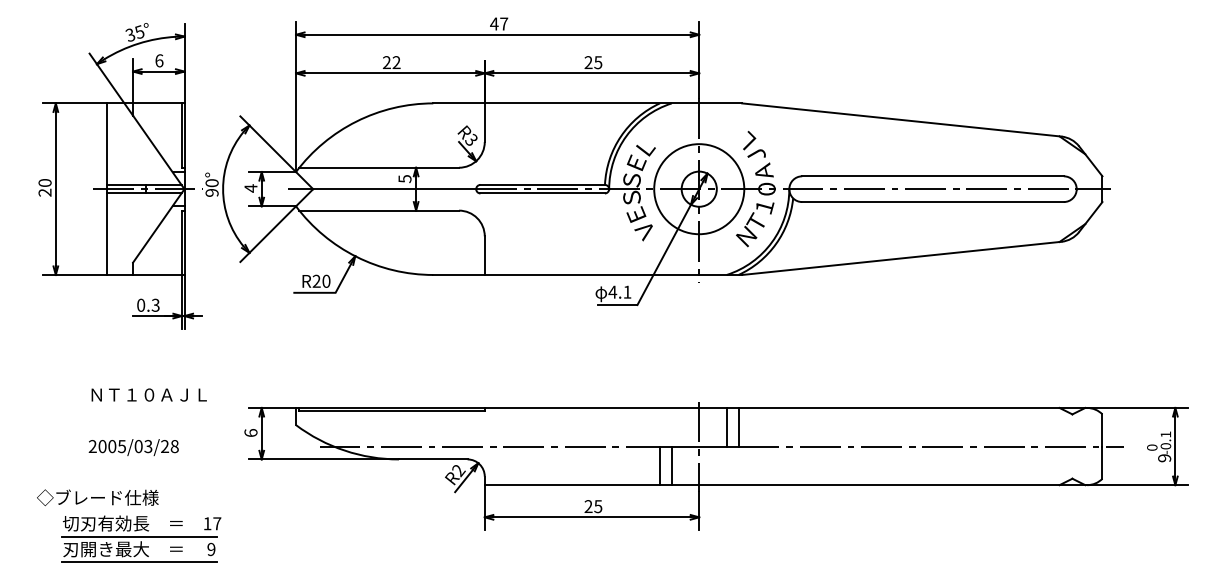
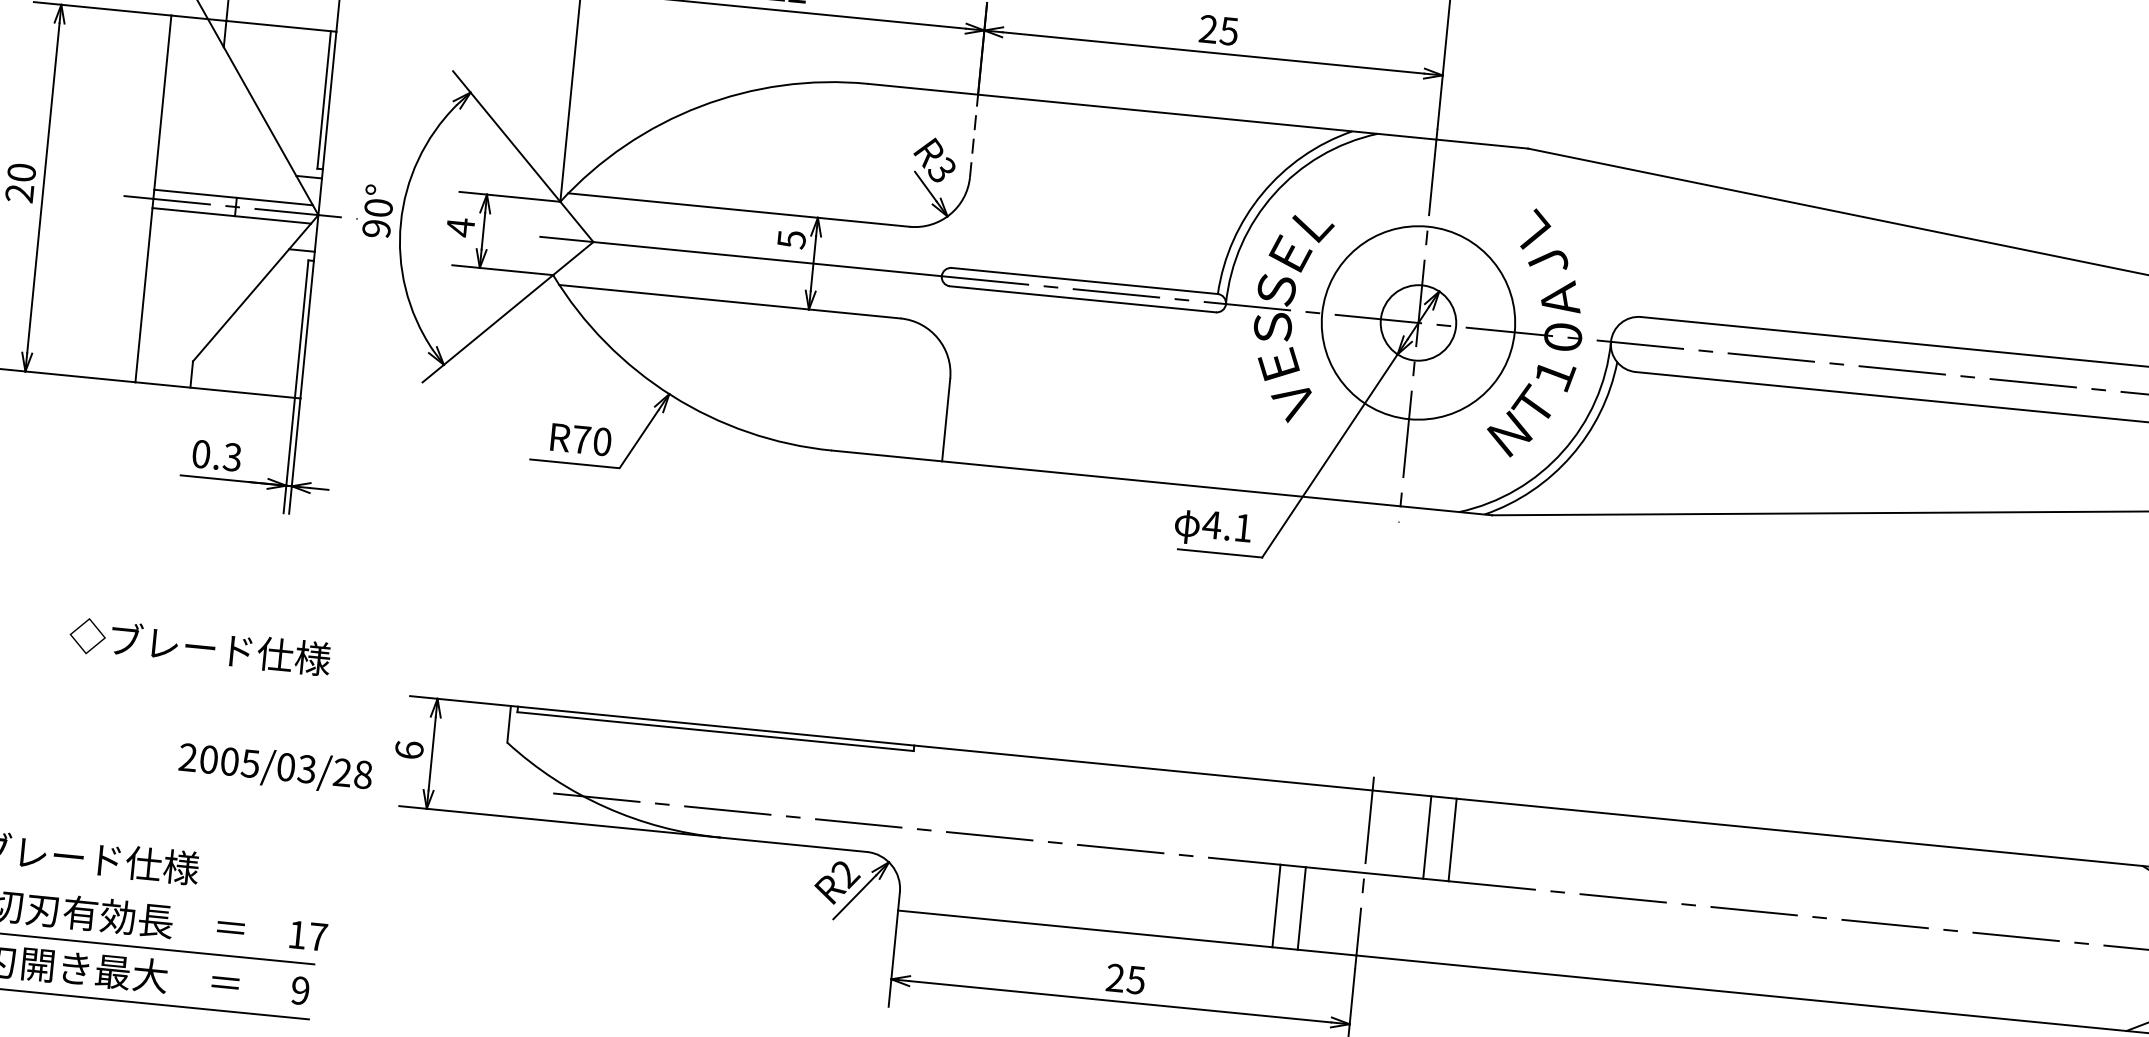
line: (484, 122) -> (973, 135), solid -> dashed
text: (316, 280) -> (581, 437), R20 -> R70
text: (149, 394) -> (200, 646), ＮＴ１０ＡＪＬ -> ◇ブレード仕様
text: (133, 447) -> (274, 768), moved

